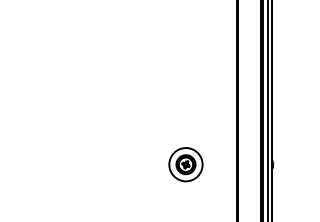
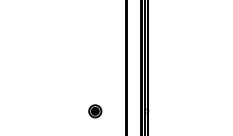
part: (186, 165) -> (95, 111), size x0.6

